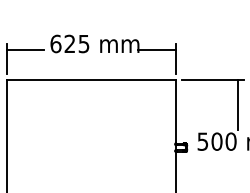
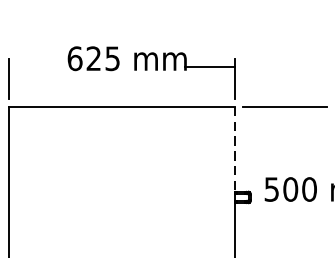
line: (25, 49) -> (34, 66), removed
line: (238, 104) -> (319, 139), removed
line: (175, 111) -> (235, 149), solid -> dashed

